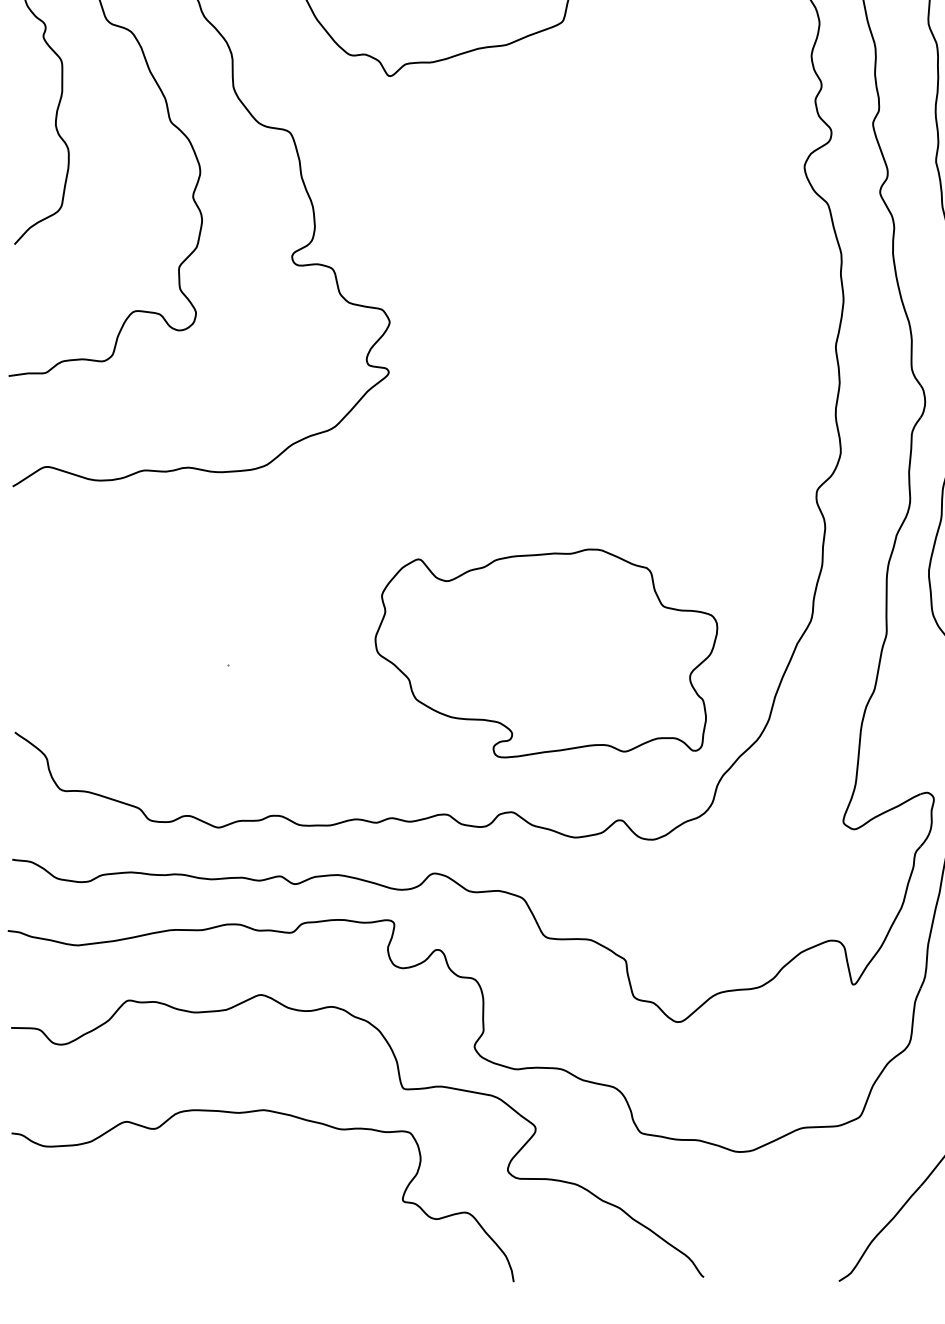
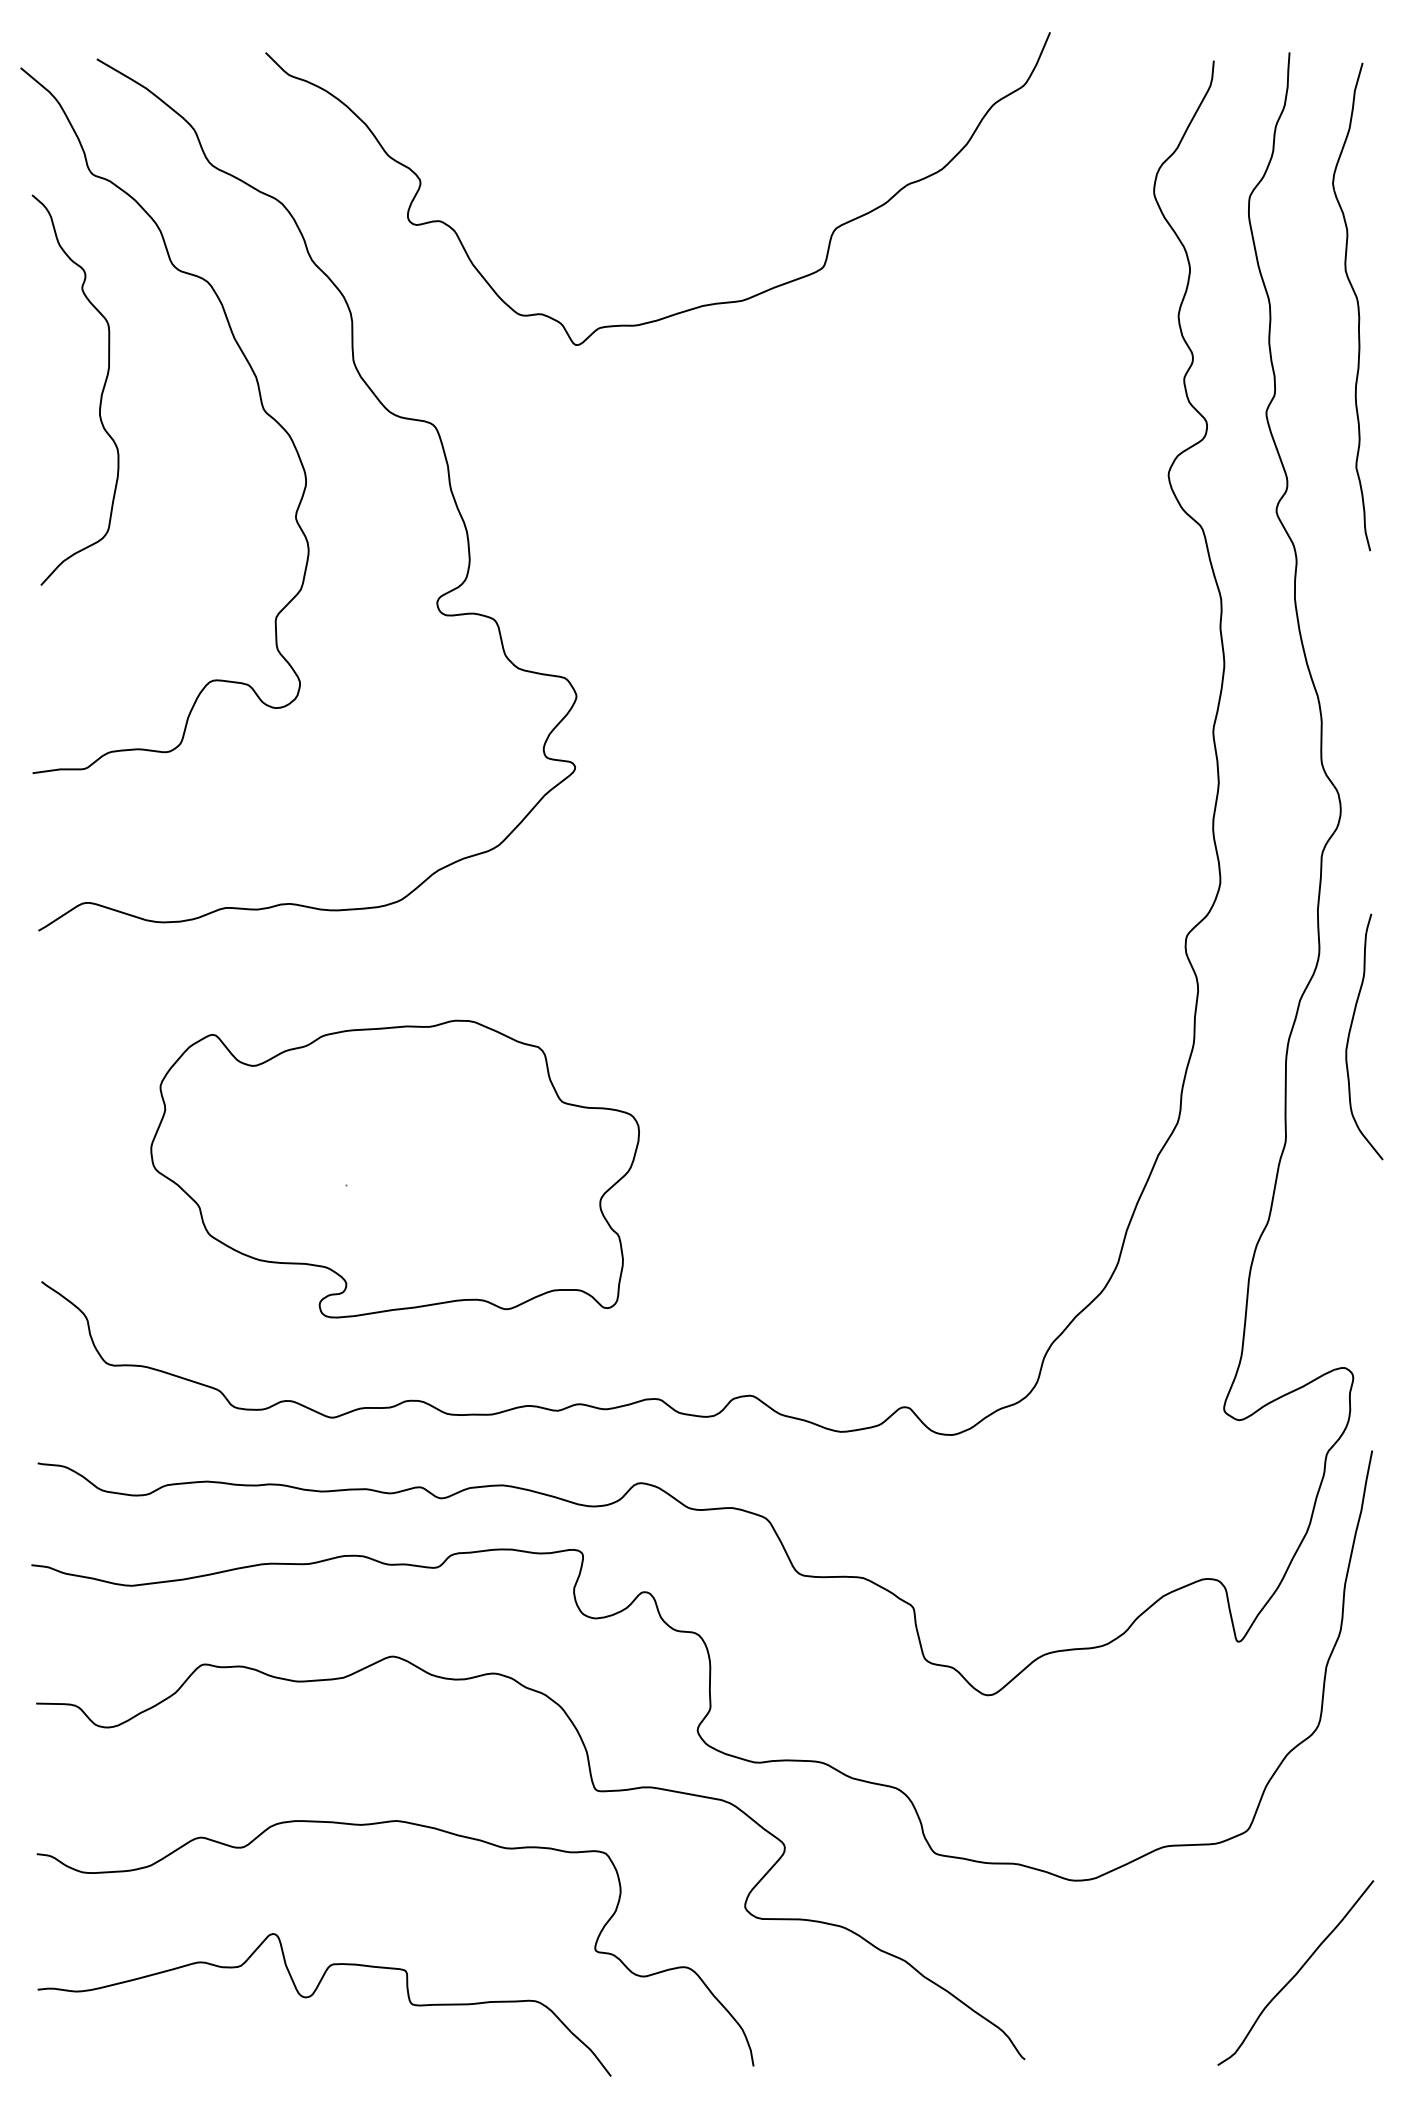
part: (545, 653) -> (394, 1168), moved
curve: (206, 1231) -> (314, 1993), added

